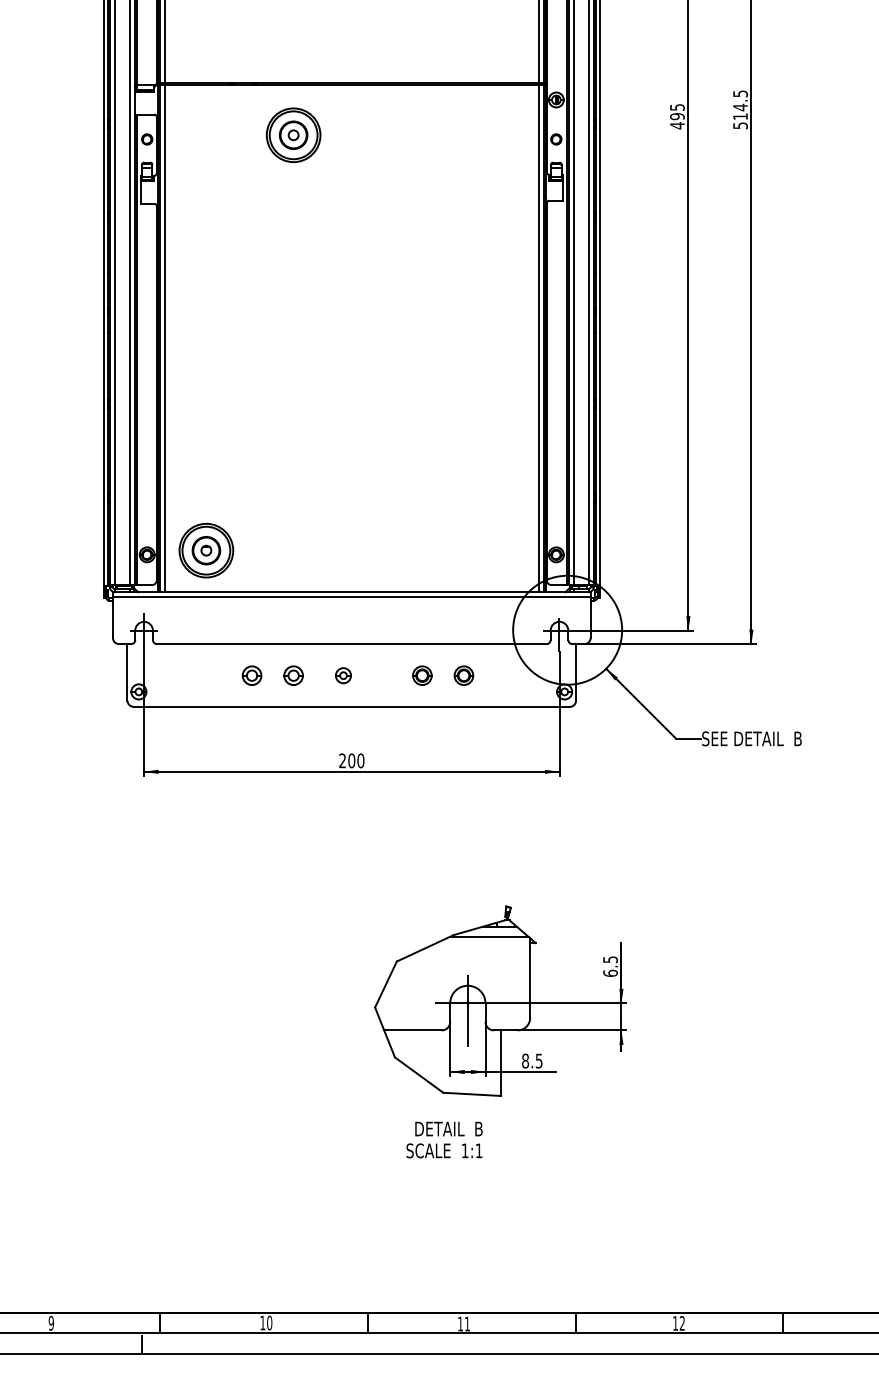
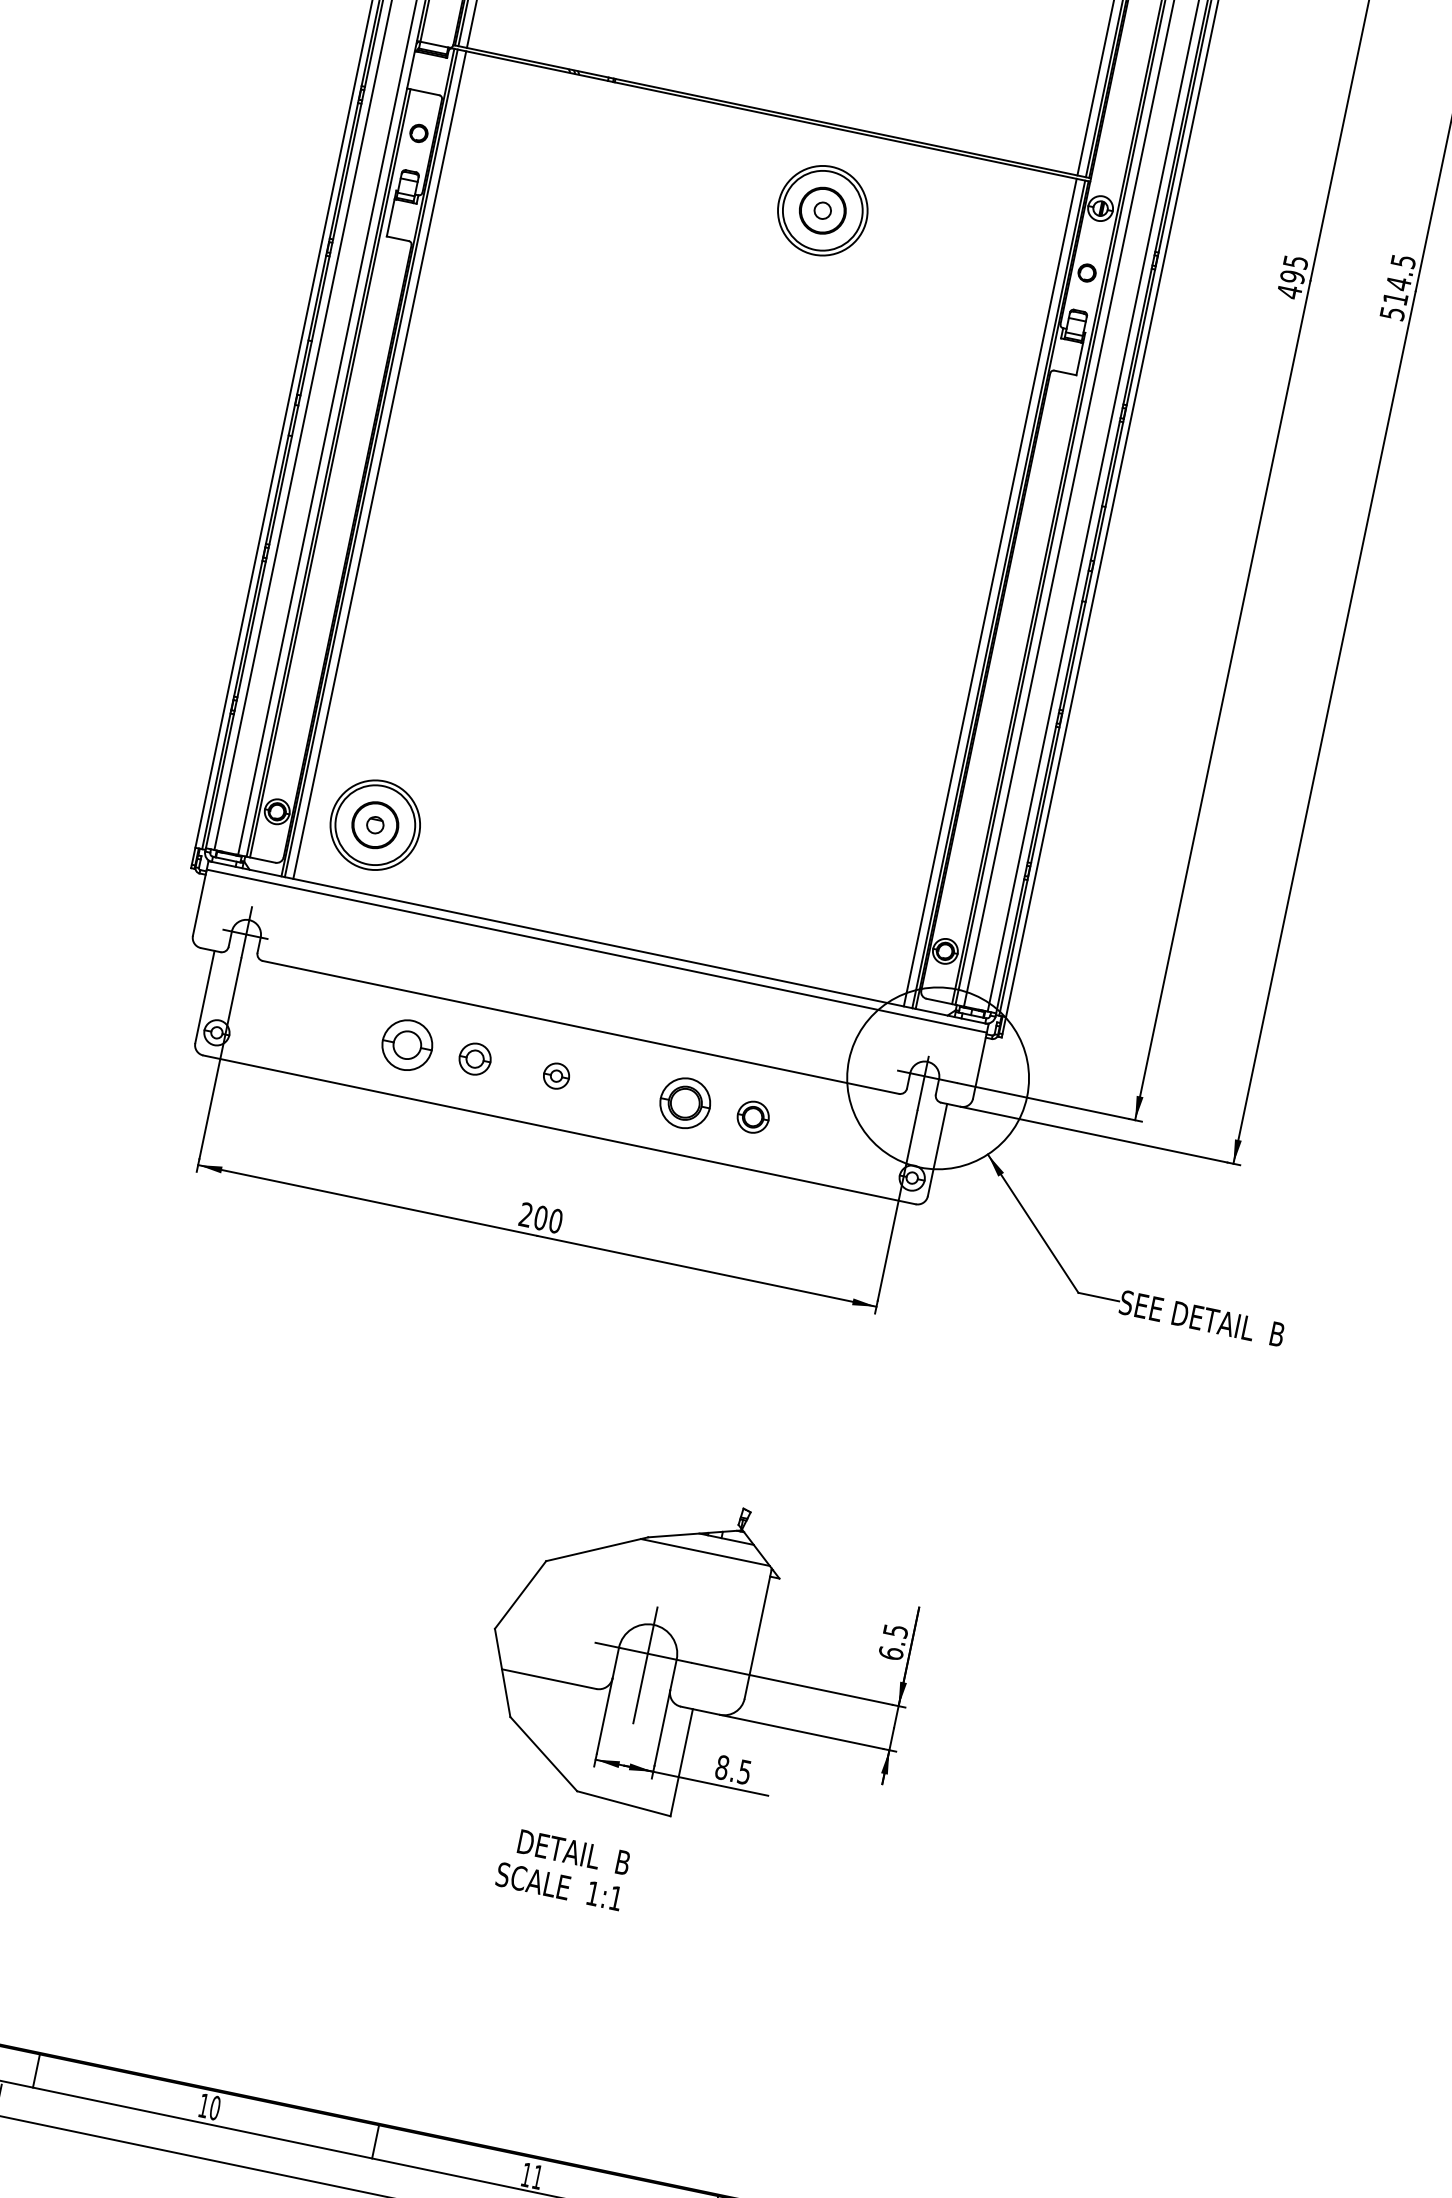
part: (293, 134) -> (822, 209), moved
part: (251, 675) -> (406, 1044), size x1.6
part: (422, 675) -> (685, 1102), size x1.6

